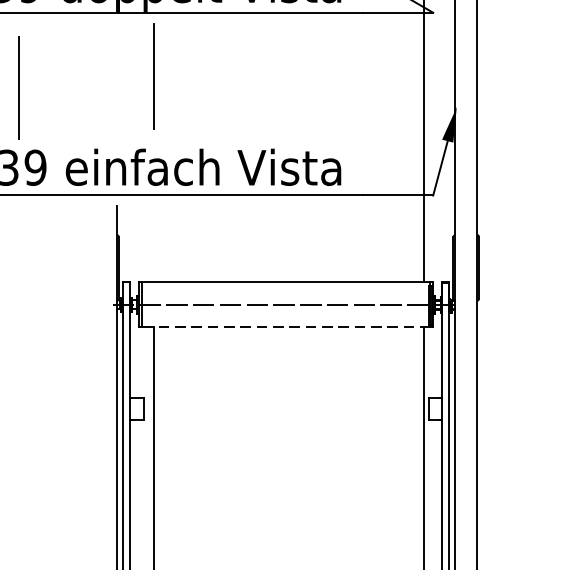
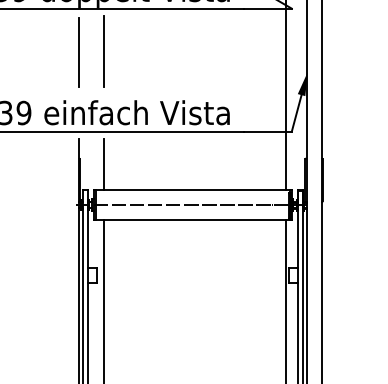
line: (18, 88) -> (78, 52), moved
line: (155, 244) -> (104, 164), added
line: (285, 327) -> (192, 220), dashed -> solid

